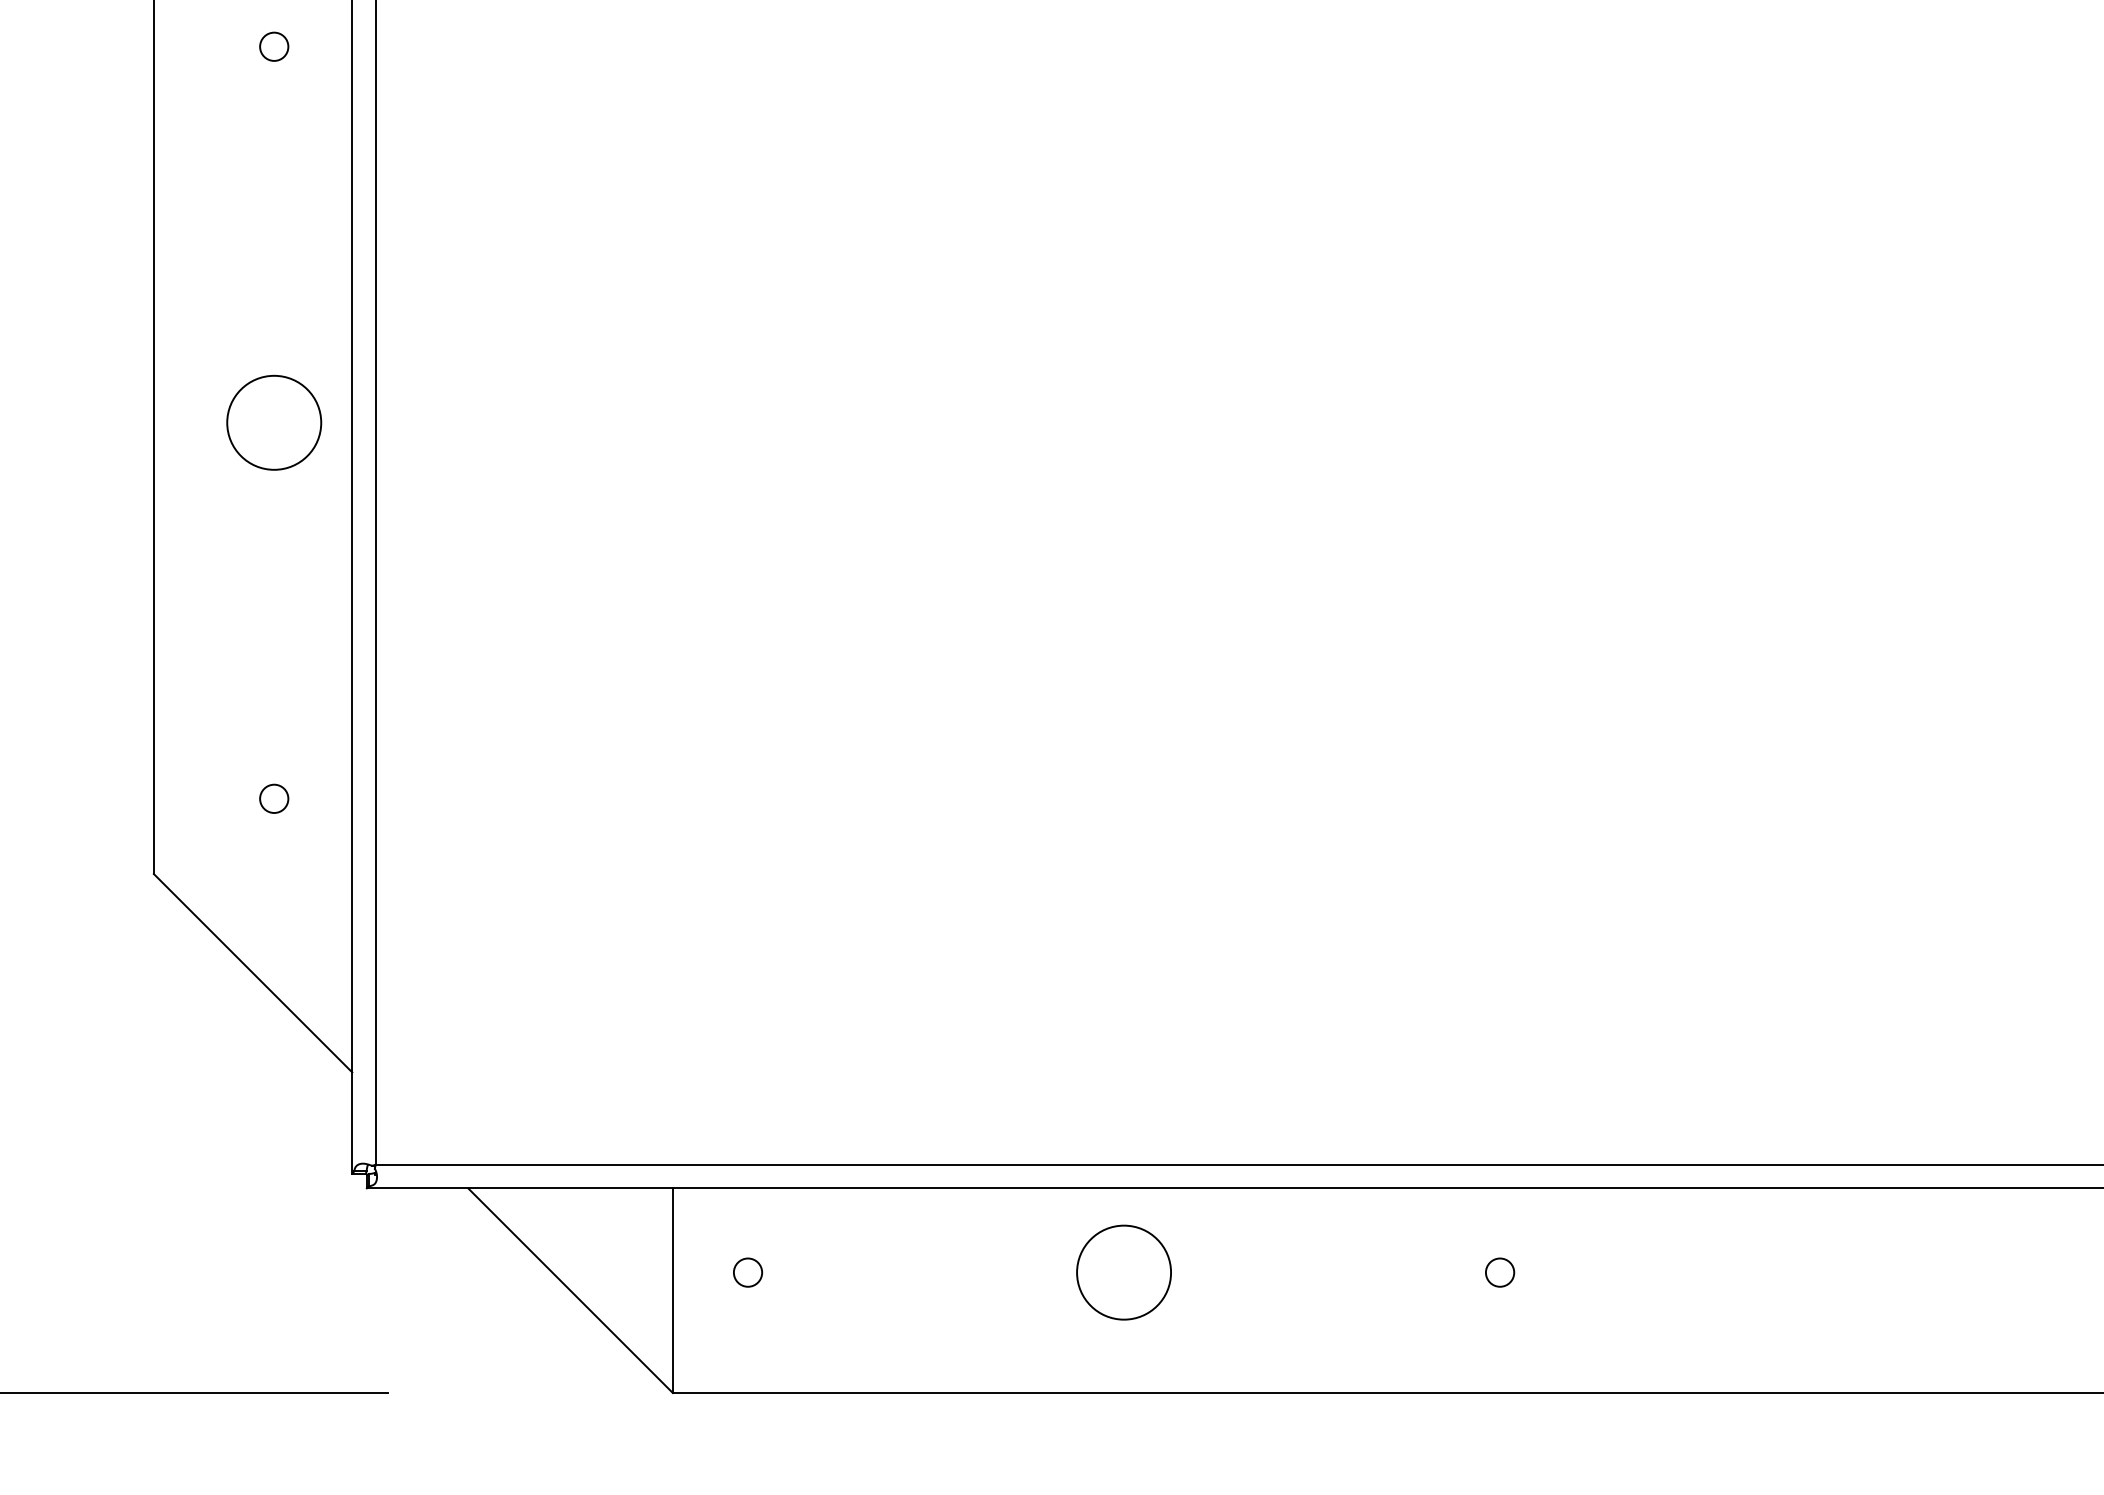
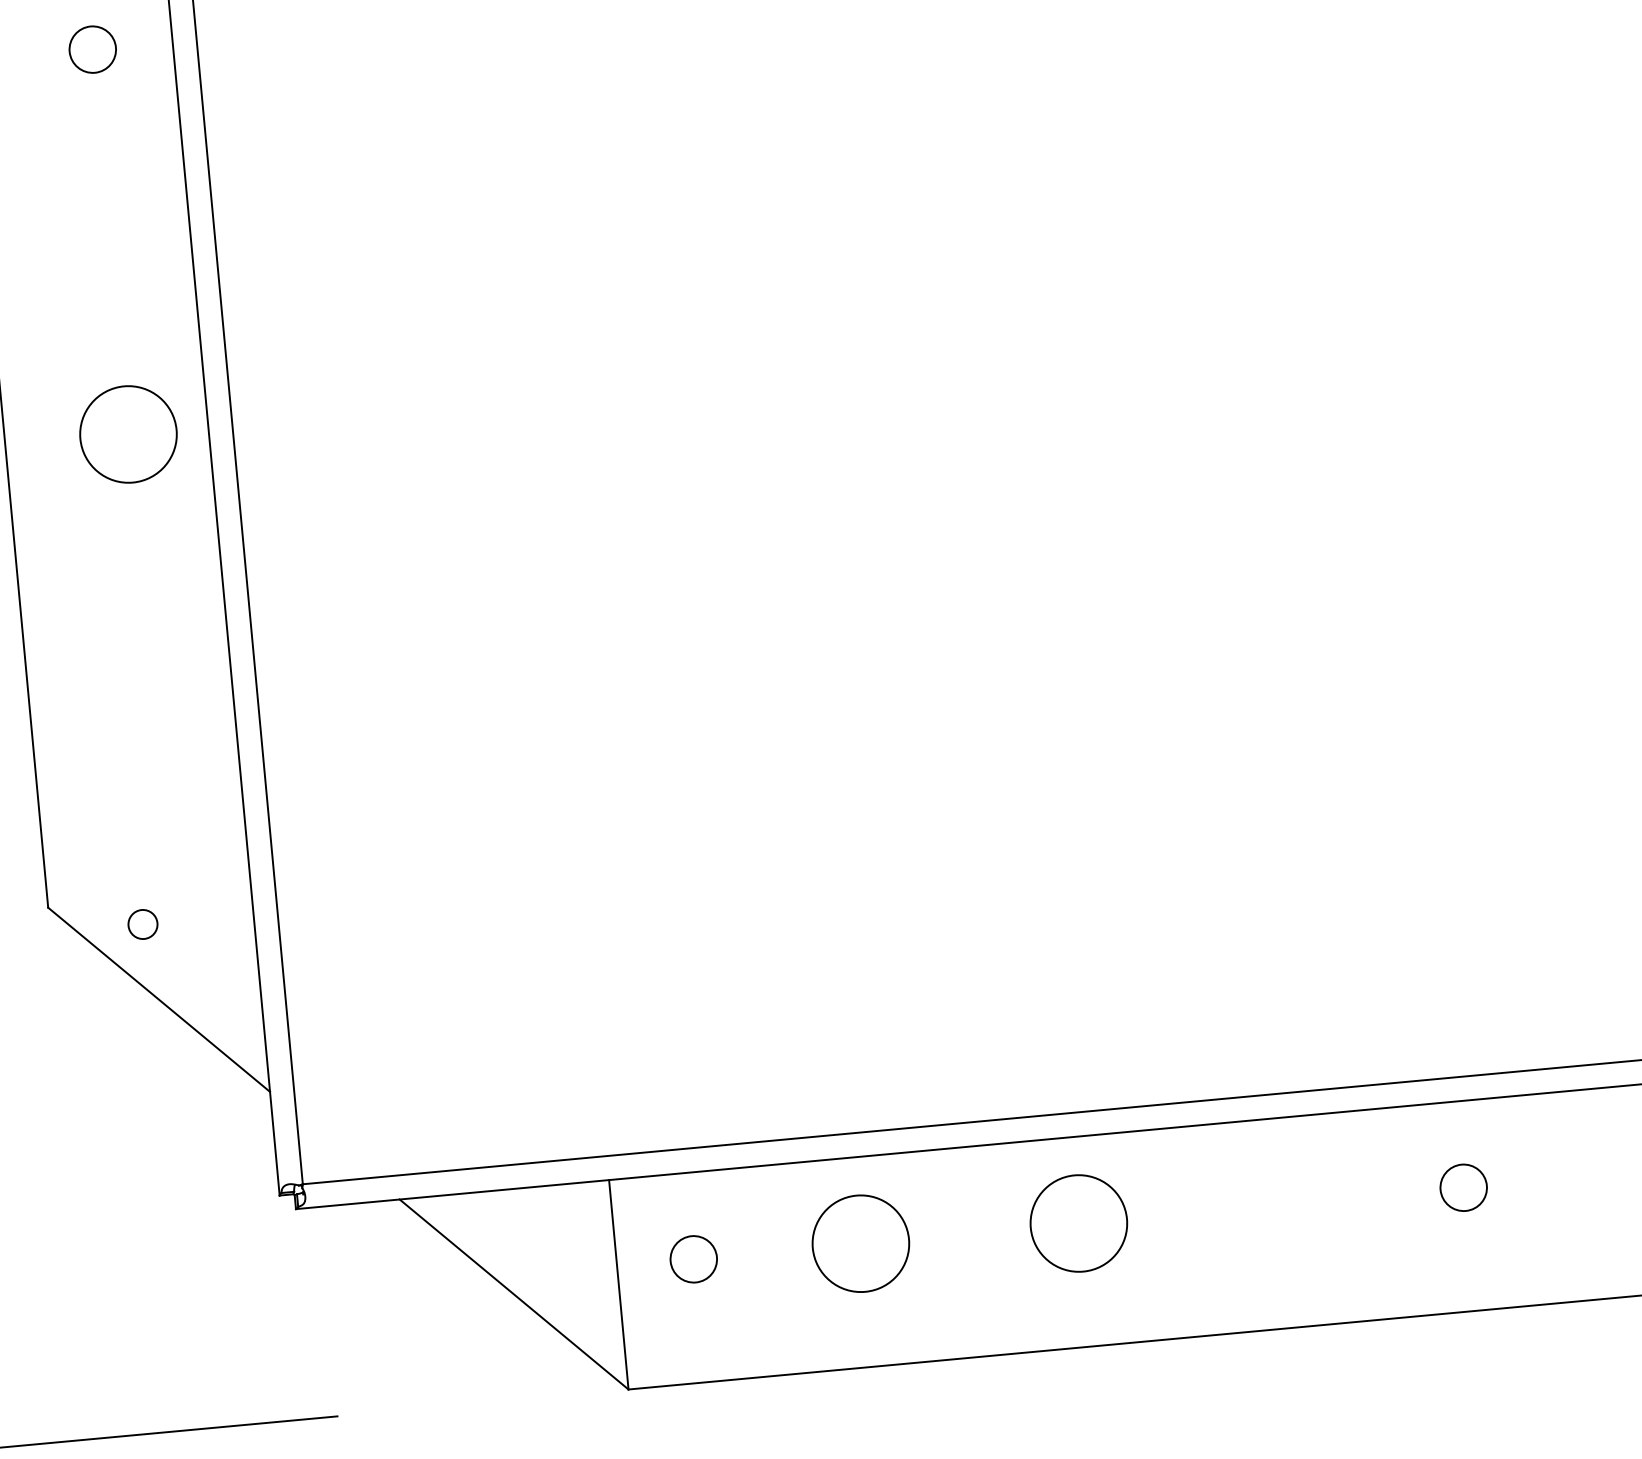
circle: (274, 46) -> (93, 49), size x1.6
circle: (274, 798) -> (143, 924), moved
circle: (748, 1272) -> (694, 1259), size x1.6
circle: (910, 1272) -> (860, 1243), added
circle: (1499, 1272) -> (1463, 1187), size x1.6

